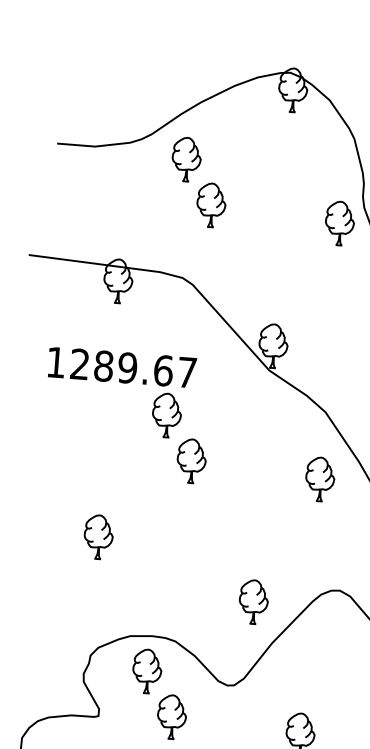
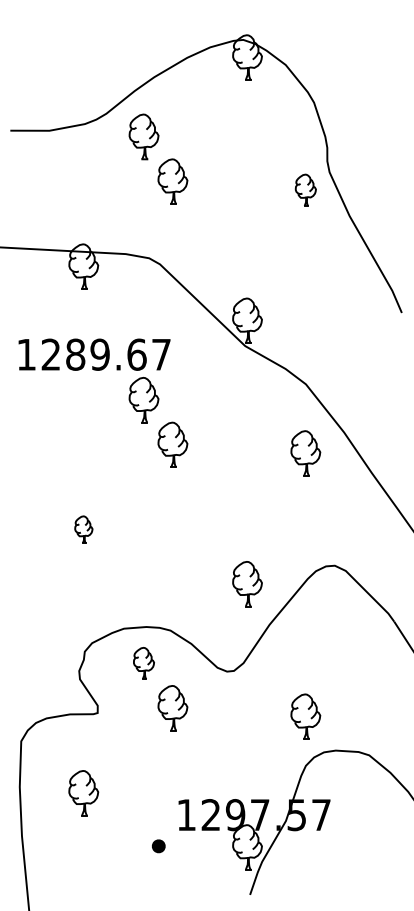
part: (339, 223) -> (305, 190), size x0.7
part: (98, 536) -> (83, 529), size x0.6
part: (146, 671) -> (143, 663), size x0.7

